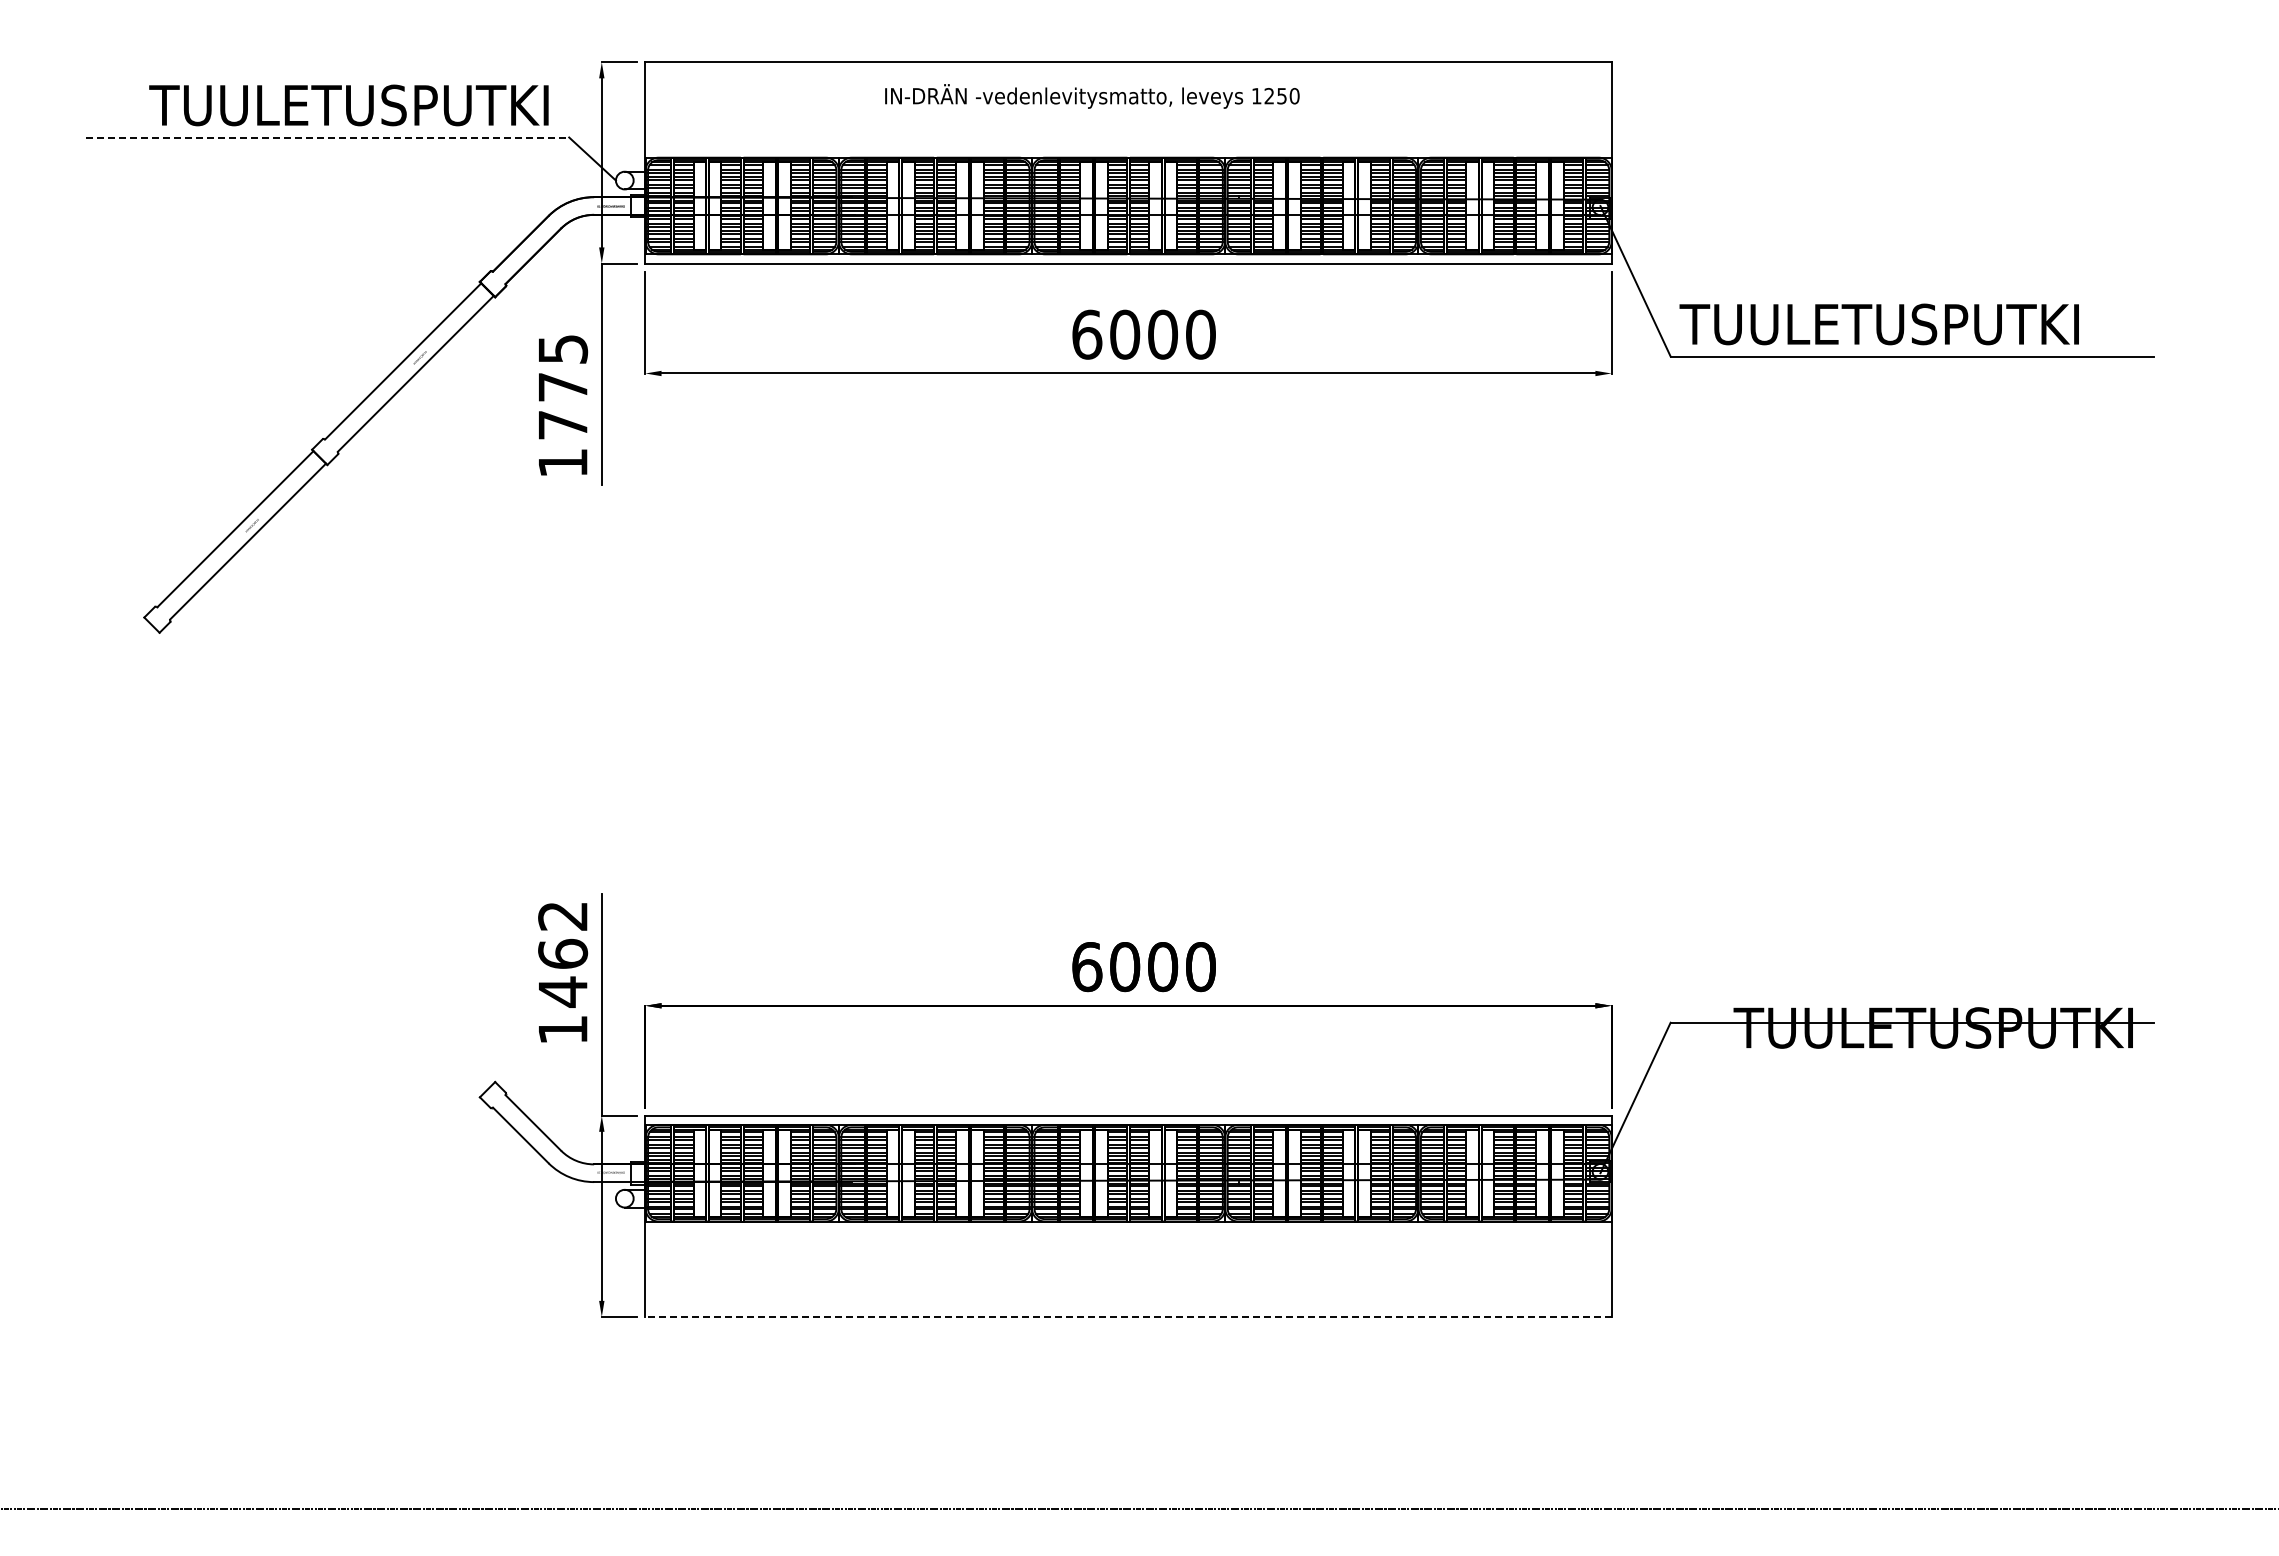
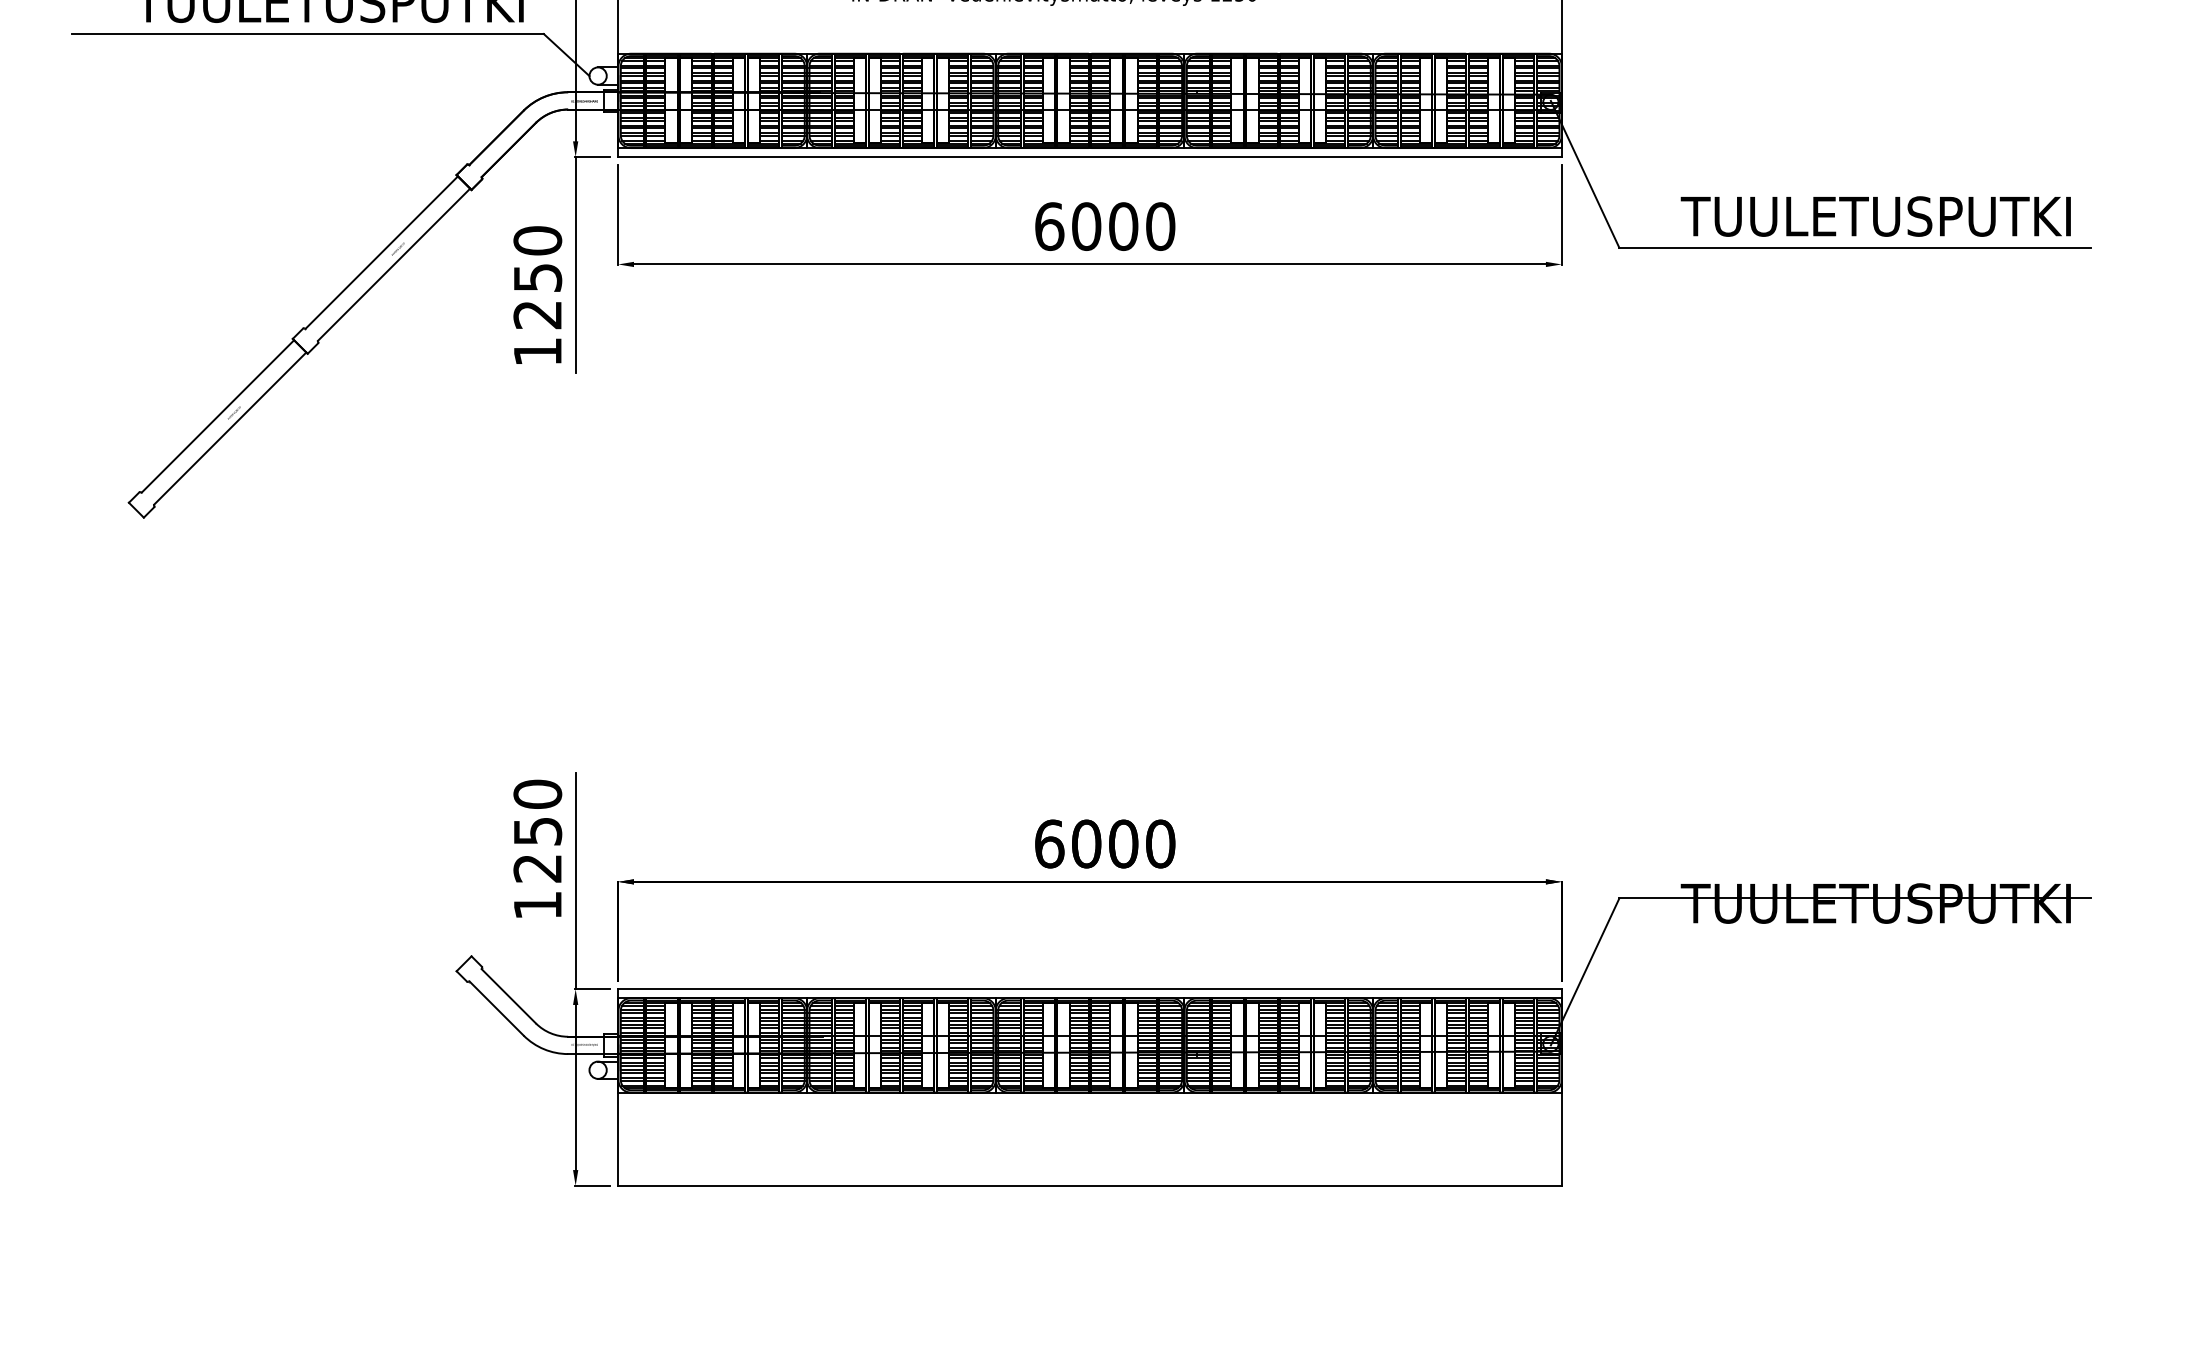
line: (328, 137) -> (308, 34), dashed -> solid
text: (1878, 324) -> (1875, 216), moved
text: (563, 386) -> (538, 277), 1775 -> 1250
text: (563, 954) -> (538, 831), 1462 -> 1250
line: (1127, 1317) -> (1088, 1186), dashed -> solid

